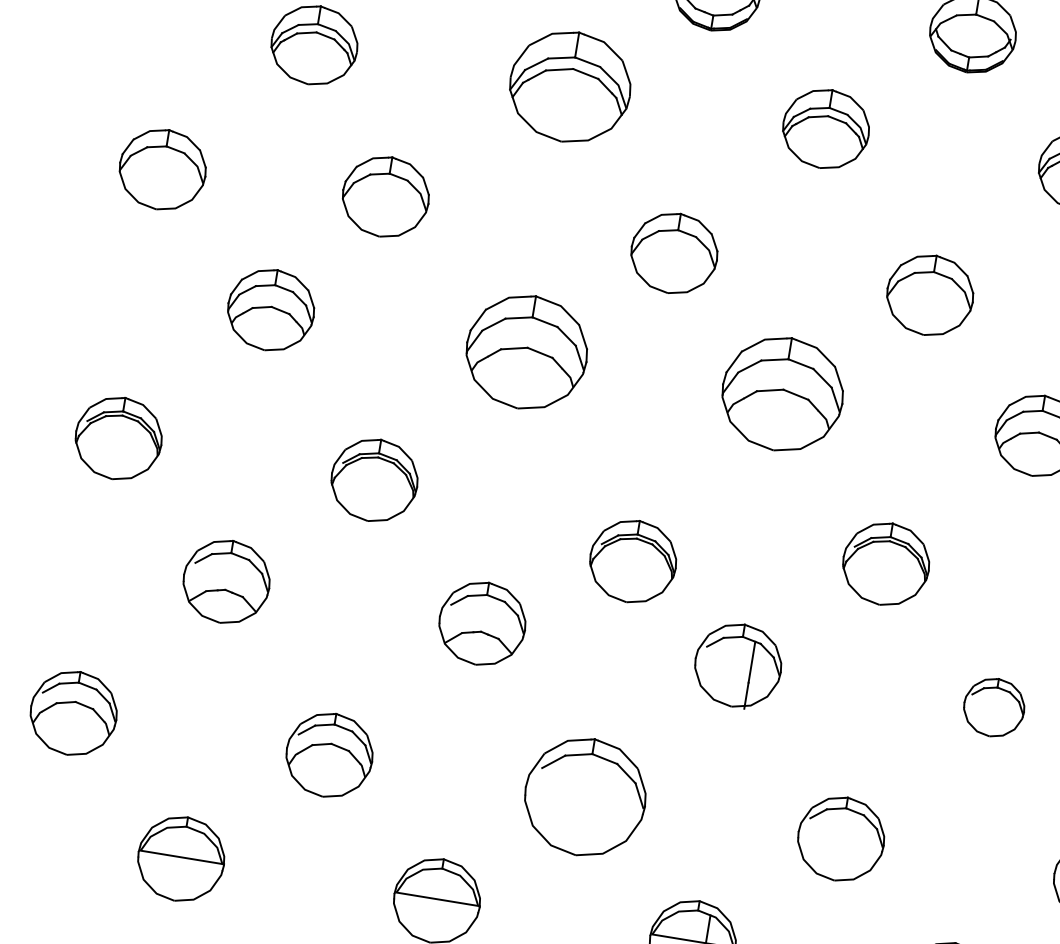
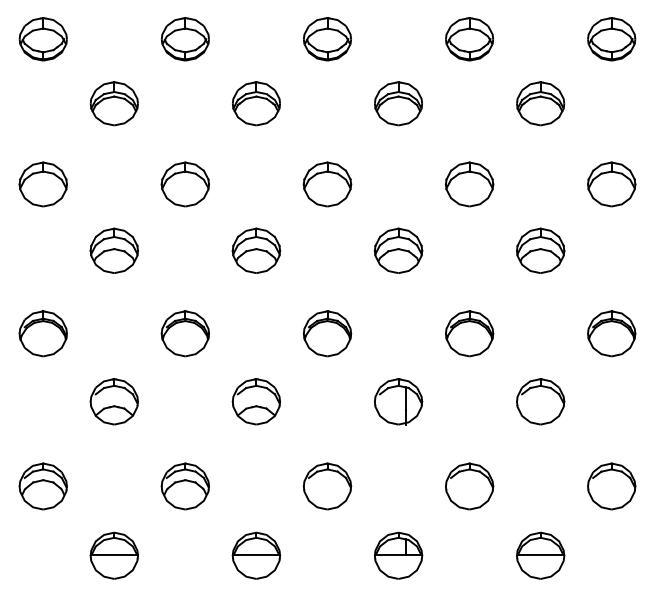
part: (570, 86) -> (256, 103), size x0.71
part: (384, 196) -> (184, 184), moved
part: (527, 351) -> (256, 250), size x0.71
part: (782, 393) -> (398, 250), size x0.71
part: (633, 561) -> (327, 333), moved
part: (993, 706) -> (540, 401), size x1.43
part: (585, 797) -> (327, 486), size x0.71

